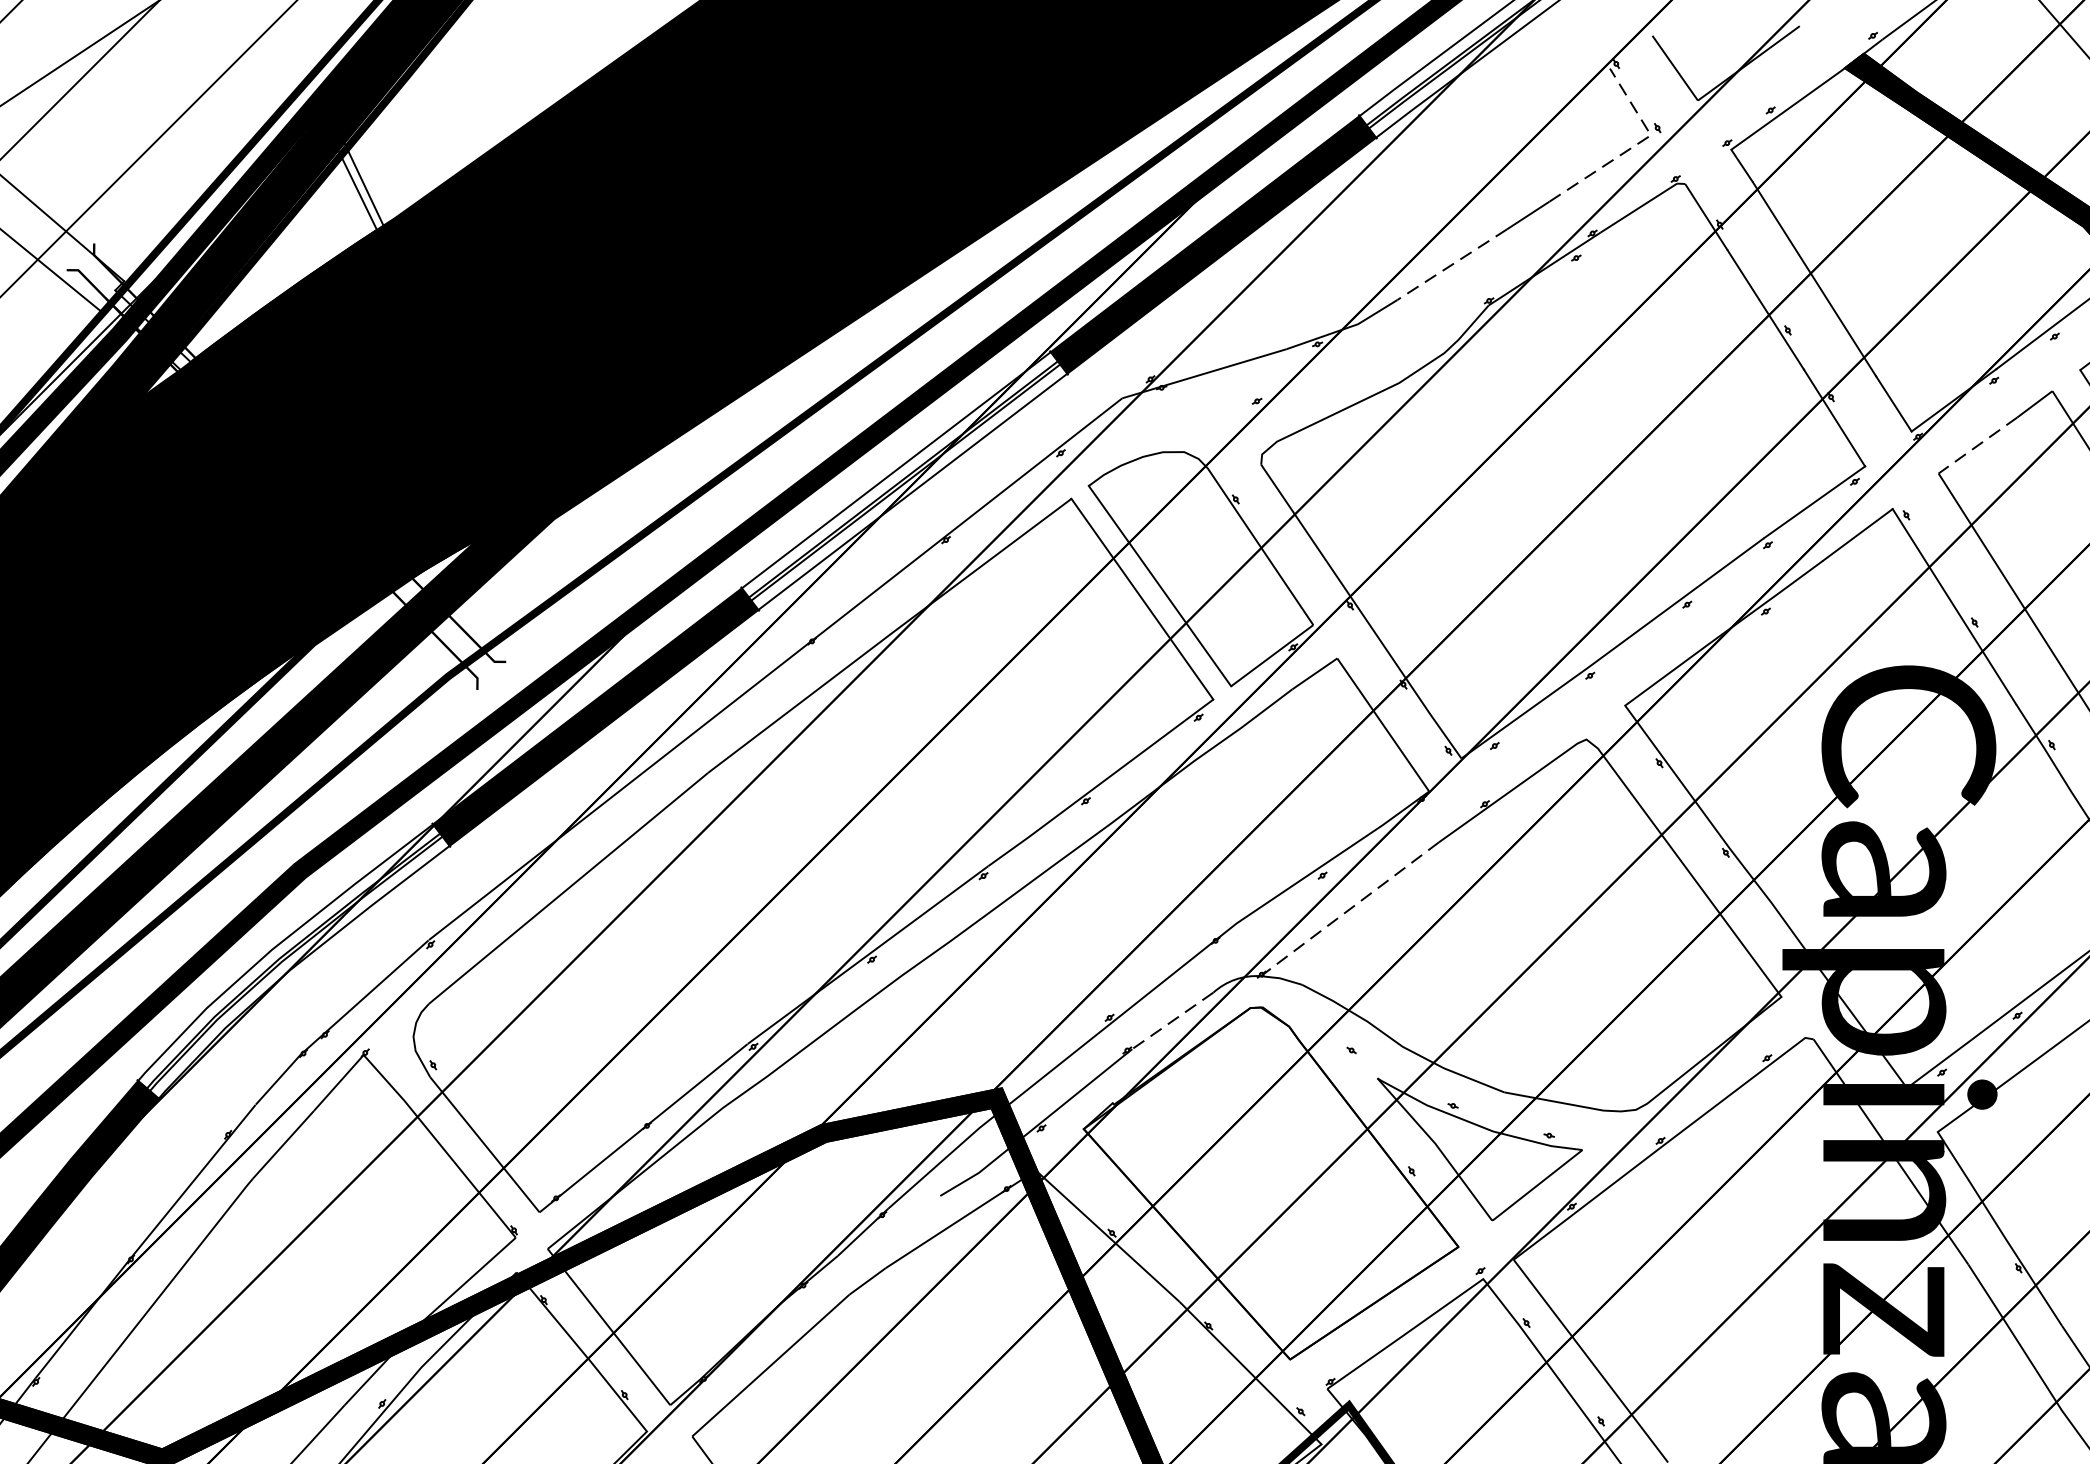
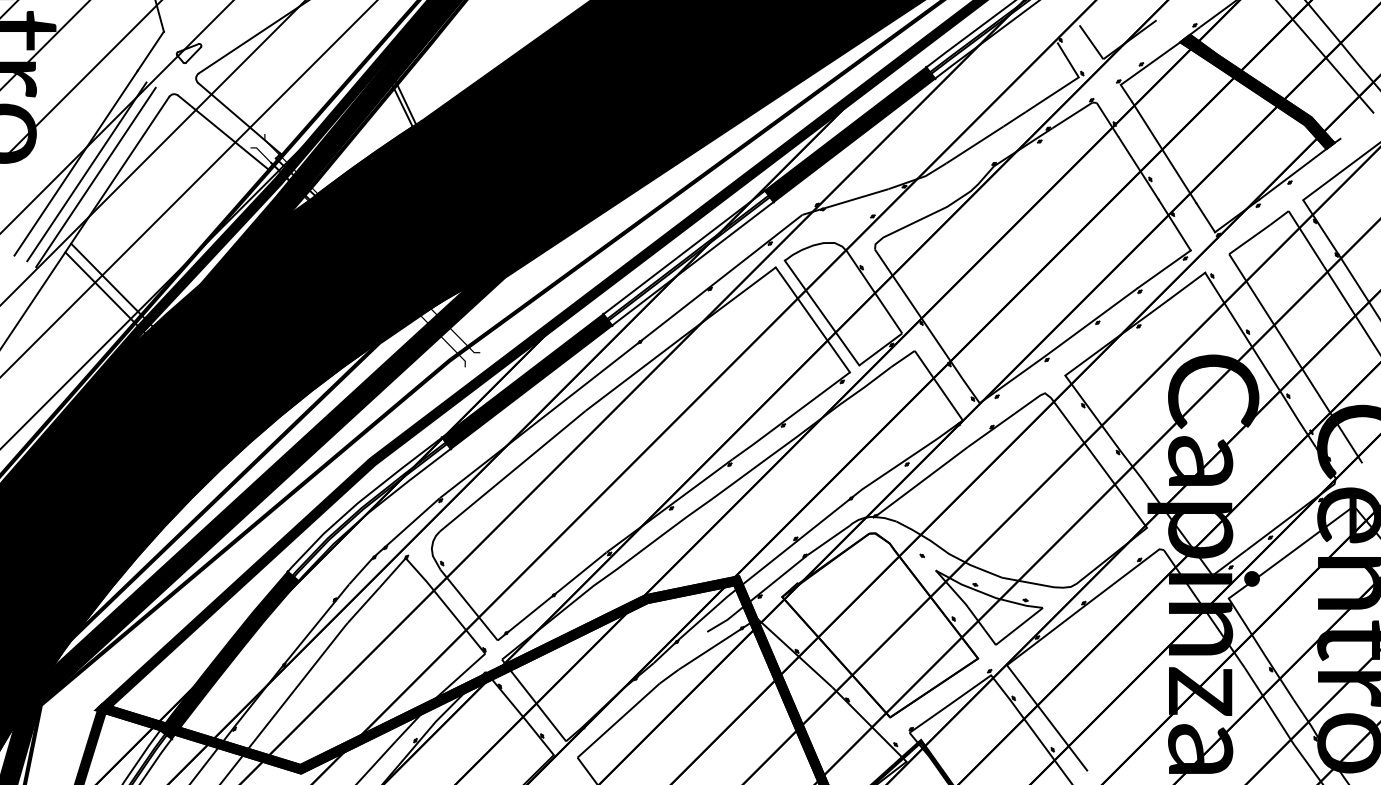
line: (1633, 147) -> (1069, 83), dashed -> solid
line: (1451, 265) -> (974, 145), dashed -> solid
line: (1977, 445) -> (1249, 239), dashed -> solid
line: (1348, 910) -> (920, 482), dashed -> solid
line: (1172, 1021) -> (828, 540), dashed -> solid

